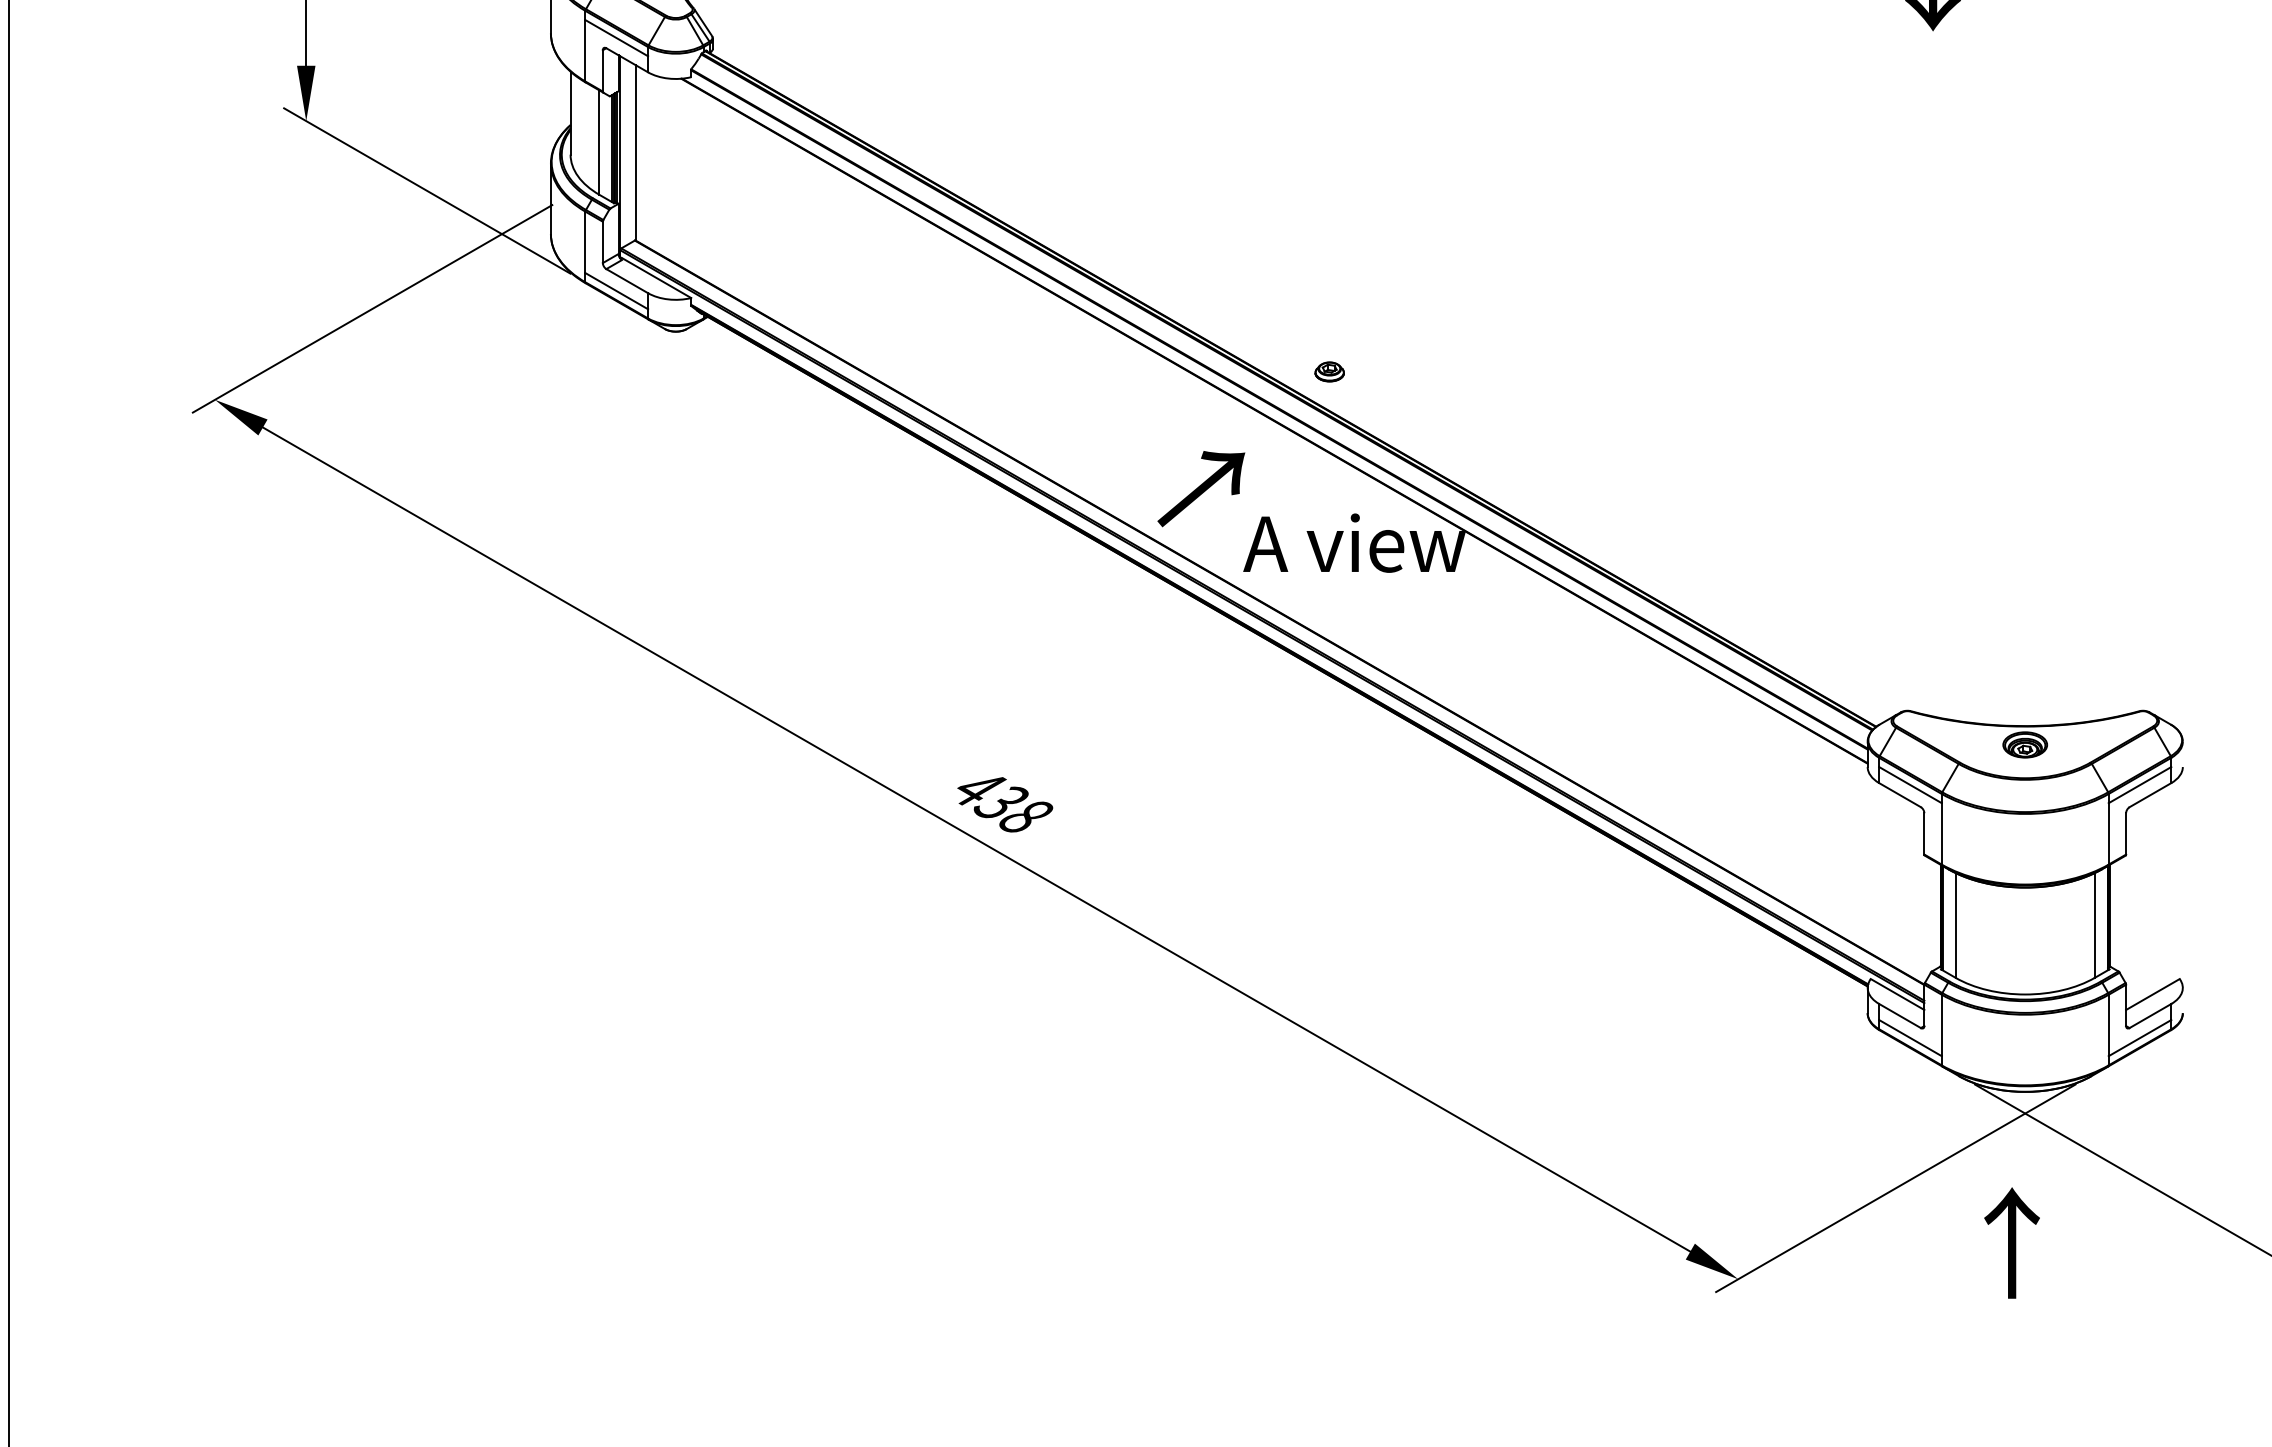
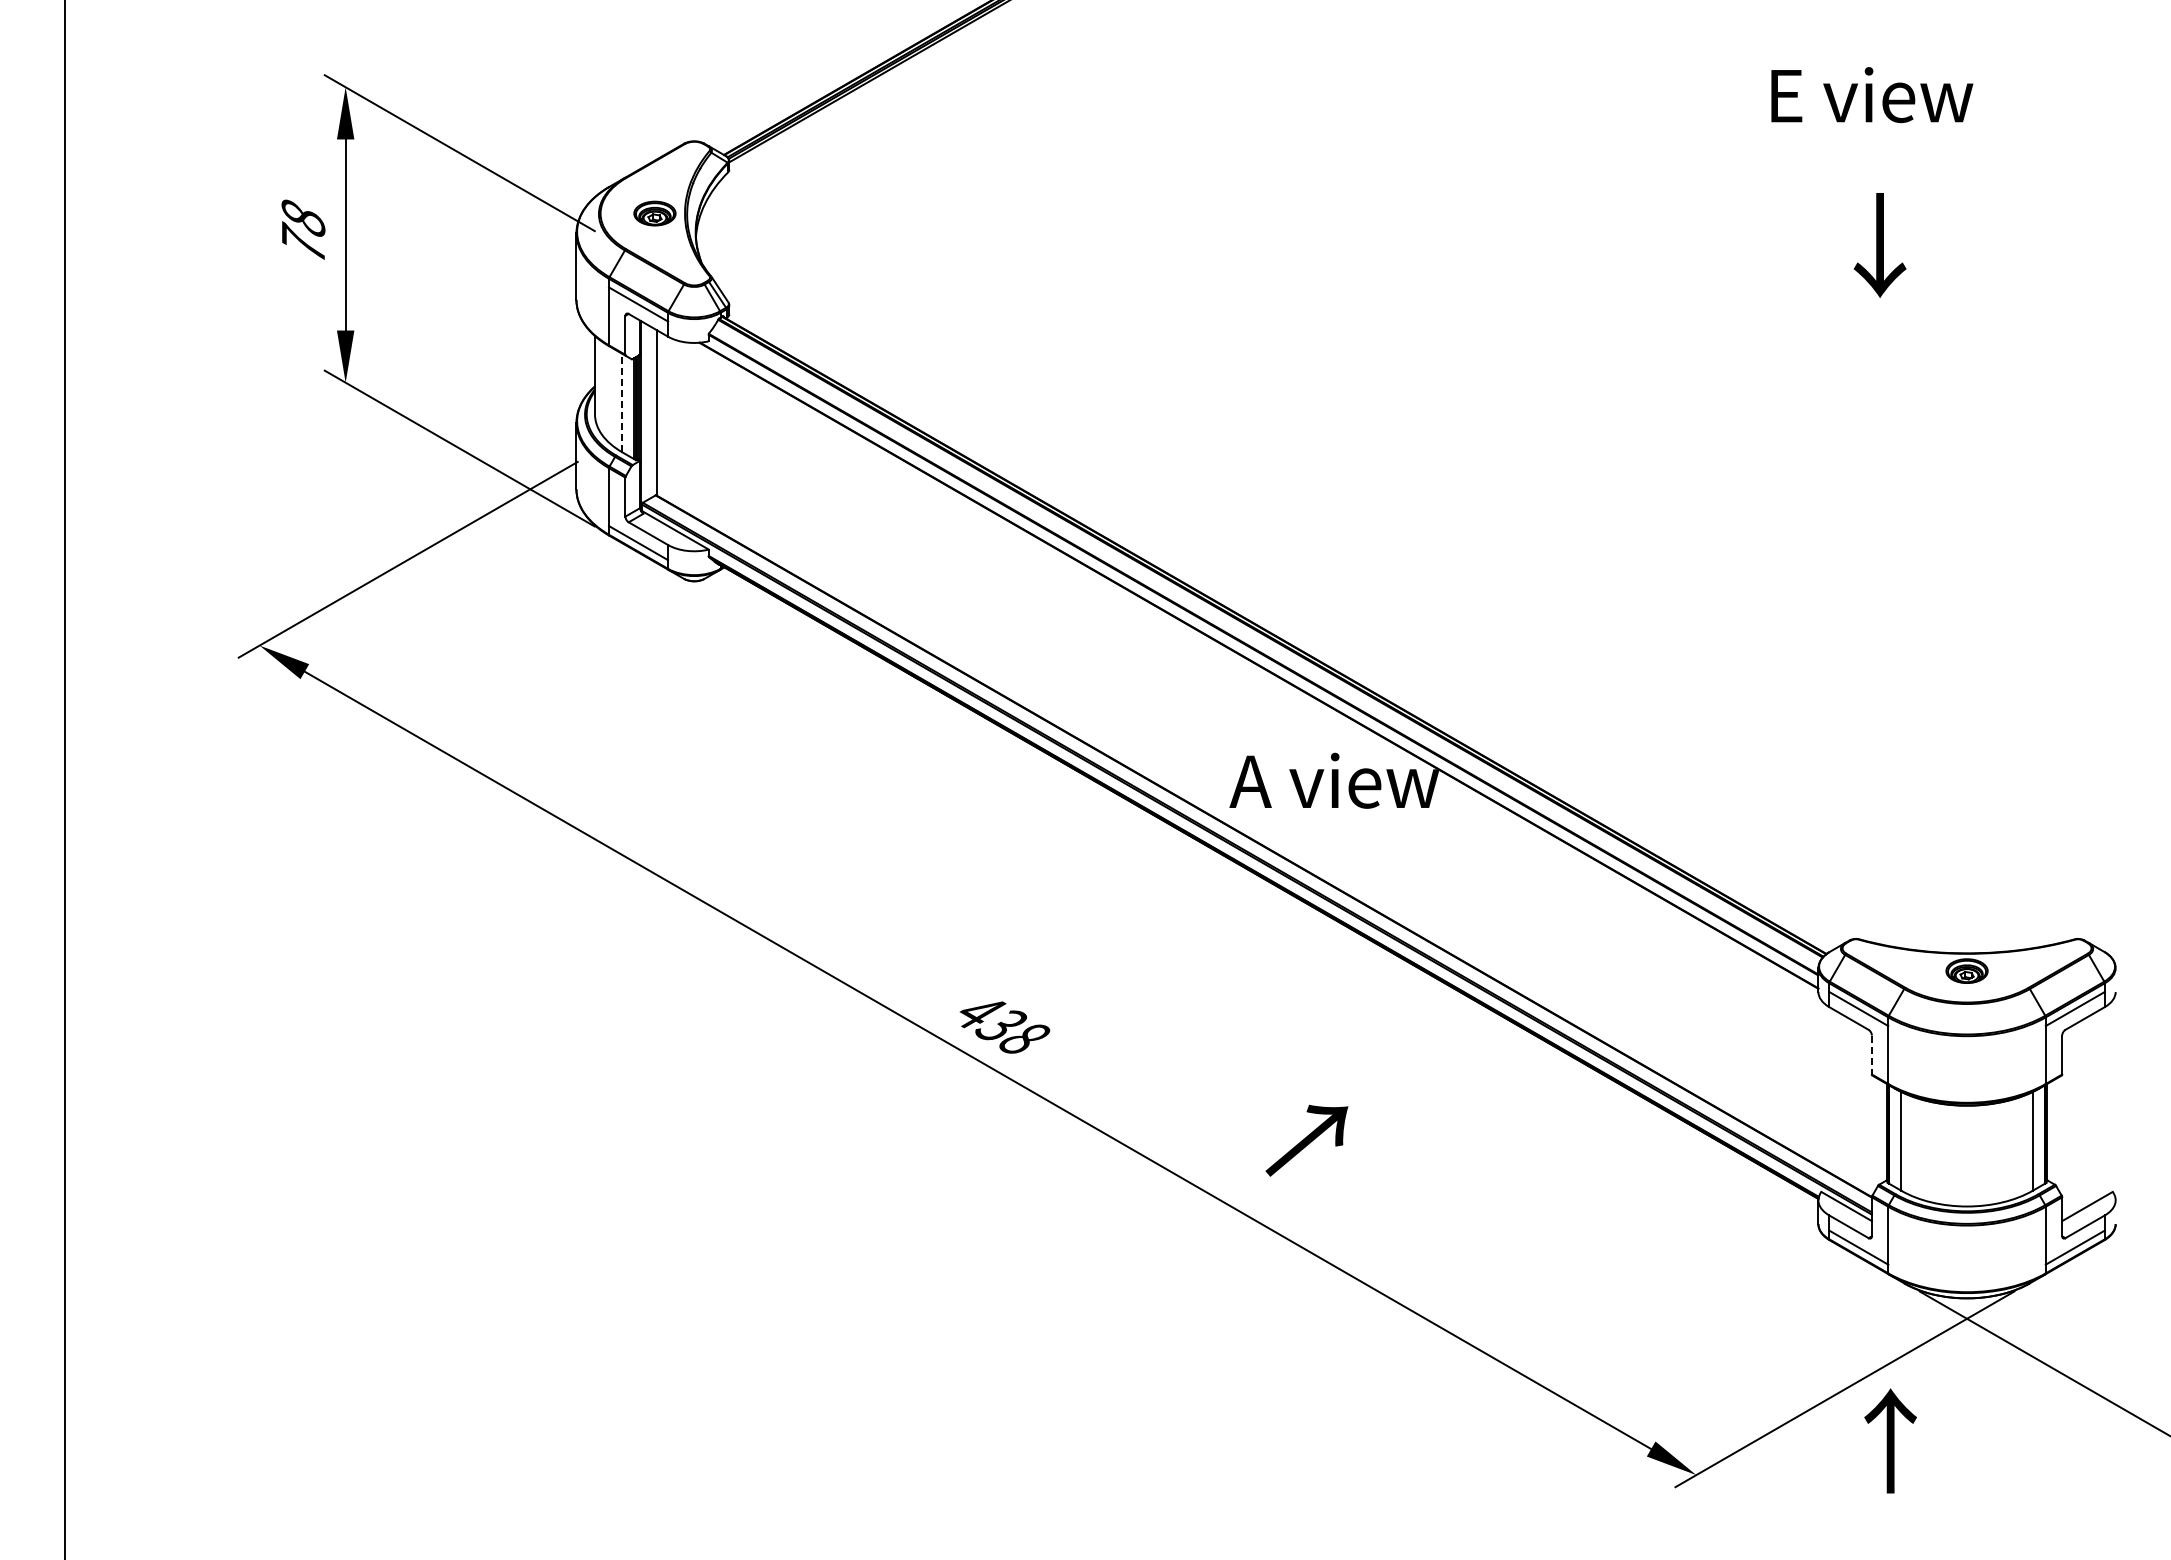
line: (599, 142) -> (622, 402), solid -> dashed
part: (1329, 372) -> (1310, 619), removed
text: (1200, 488) -> (1306, 1140), moved
line: (1923, 834) -> (1871, 1055), solid -> dashed
text: (2011, 1242) -> (1890, 1440), moved

